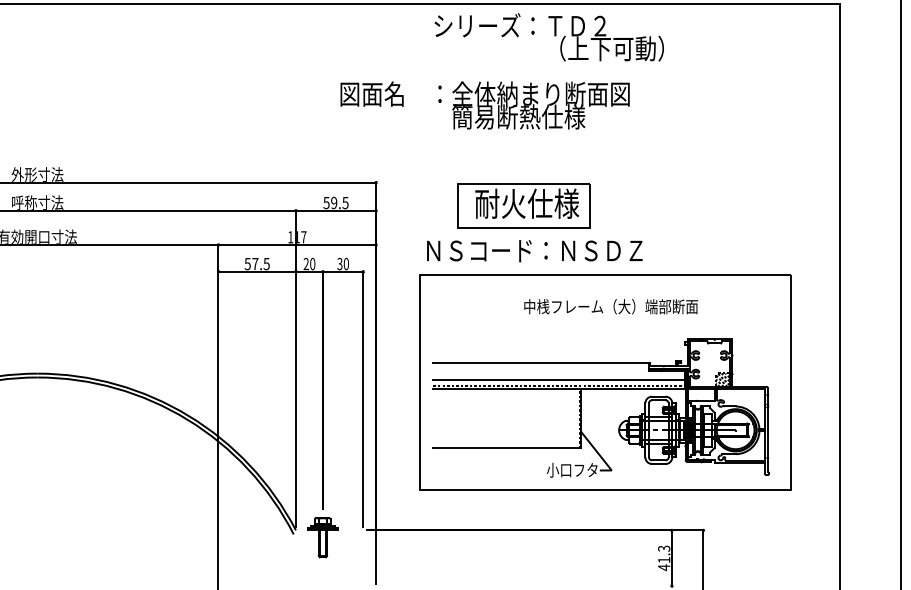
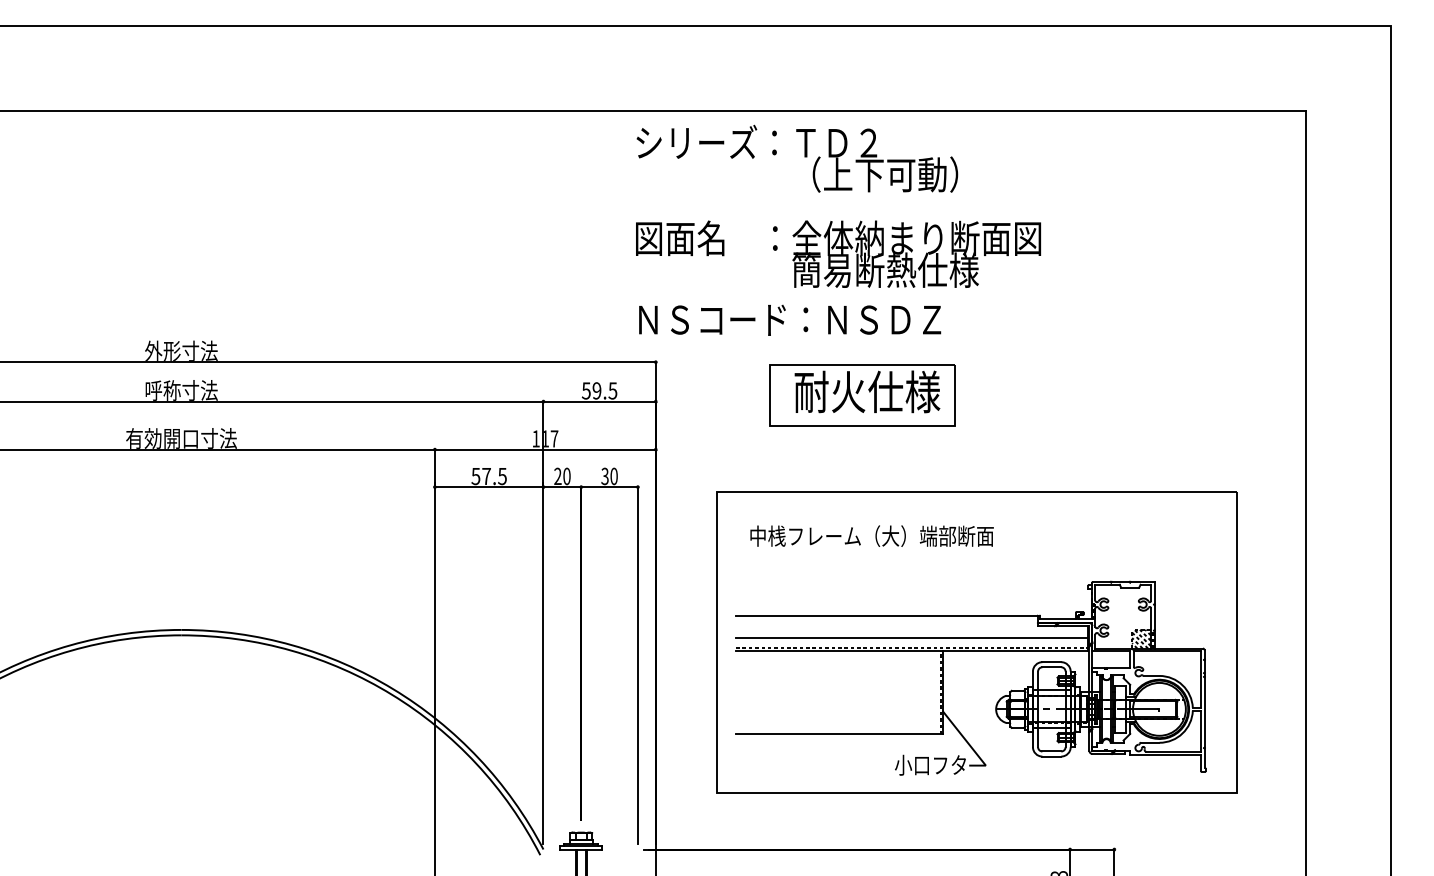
text: (549, 37) -> (797, 158), moved
text: (485, 104) -> (838, 253), moved
text: (535, 250) -> (790, 319), moved
text: (610, 306) -> (871, 535), moved

